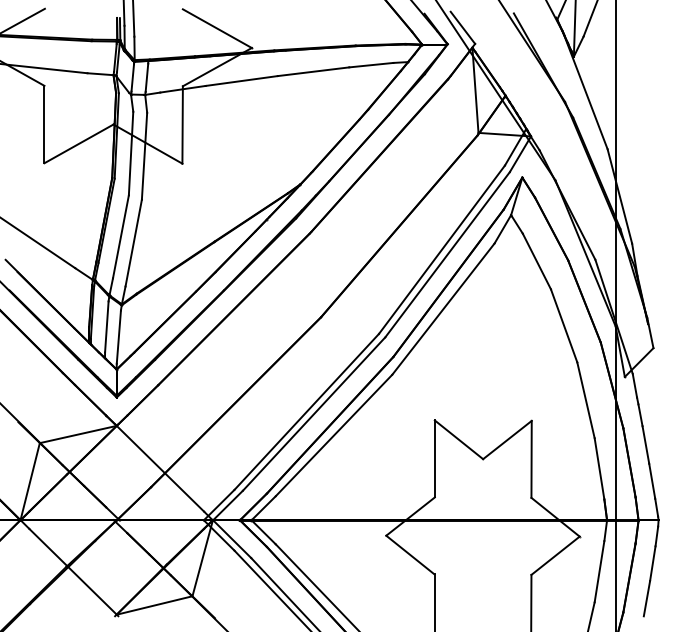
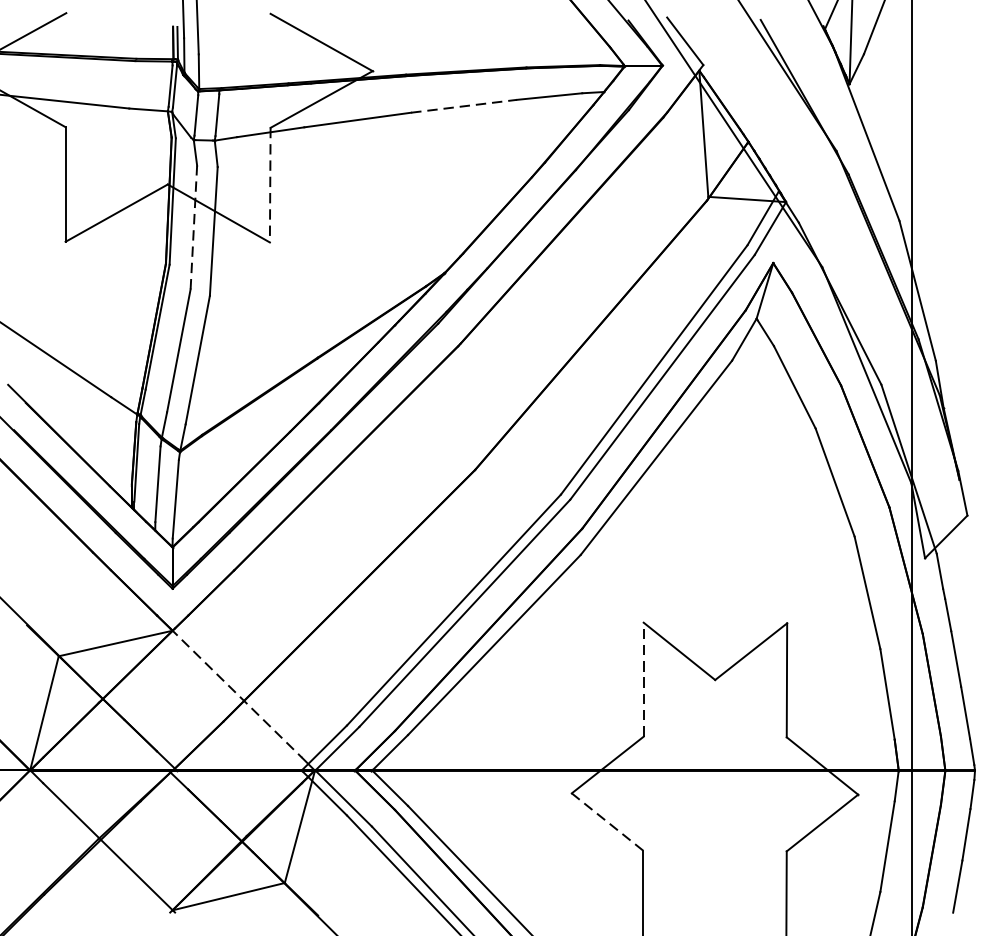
line: (314, 71) -> (465, 105), solid -> dashed
line: (182, 124) -> (270, 184), solid -> dashed
line: (131, 153) -> (194, 227), solid -> dashed
line: (434, 458) -> (643, 679), solid -> dashed
line: (159, 468) -> (235, 693), solid -> dashed
line: (410, 555) -> (607, 822), solid -> dashed

